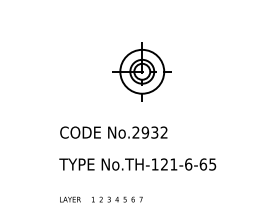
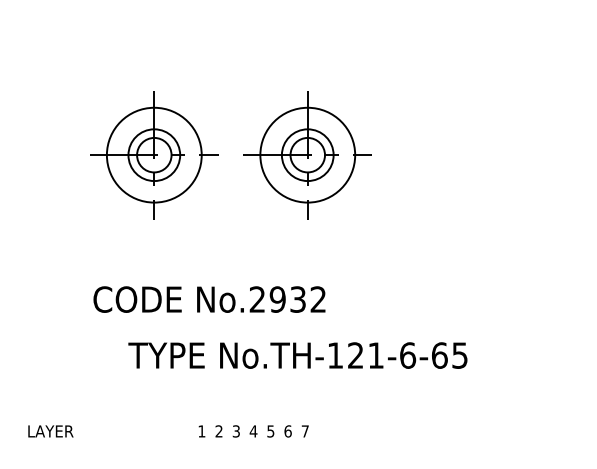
part: (70, 71) -> (152, 154), added
text: (113, 132) -> (208, 299), moved
text: (70, 199) -> (51, 431), moved

